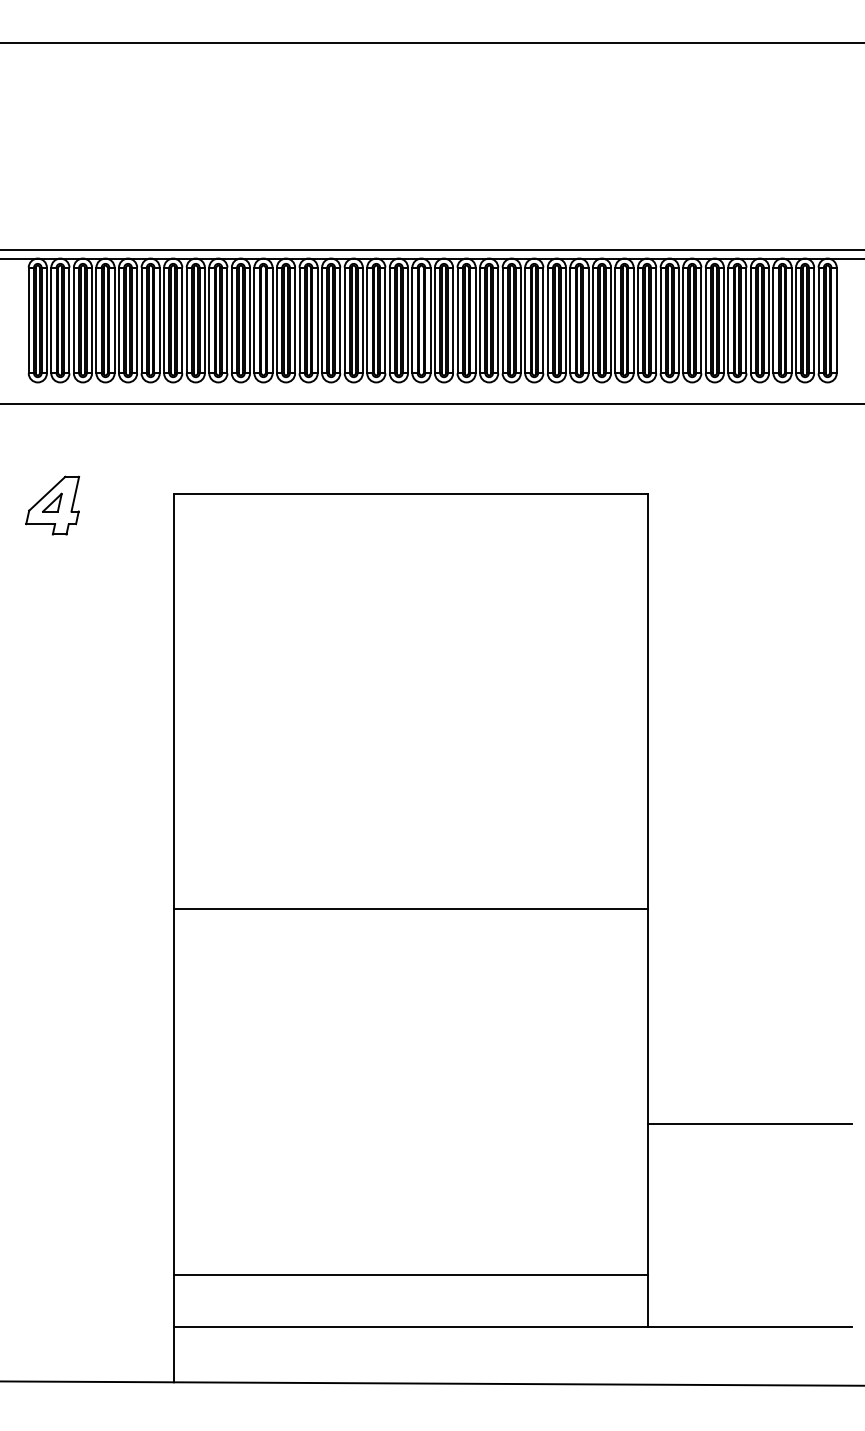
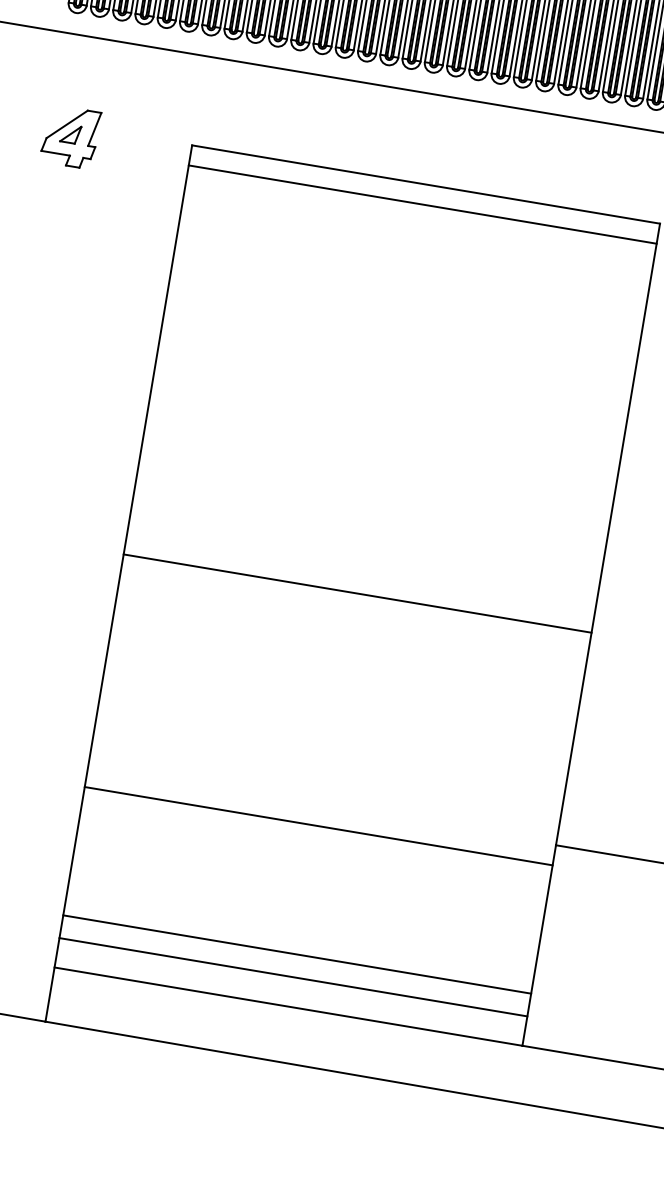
line: (410, 514) -> (422, 204), added
line: (410, 1144) -> (318, 826), added
line: (410, 1297) -> (292, 977), added

